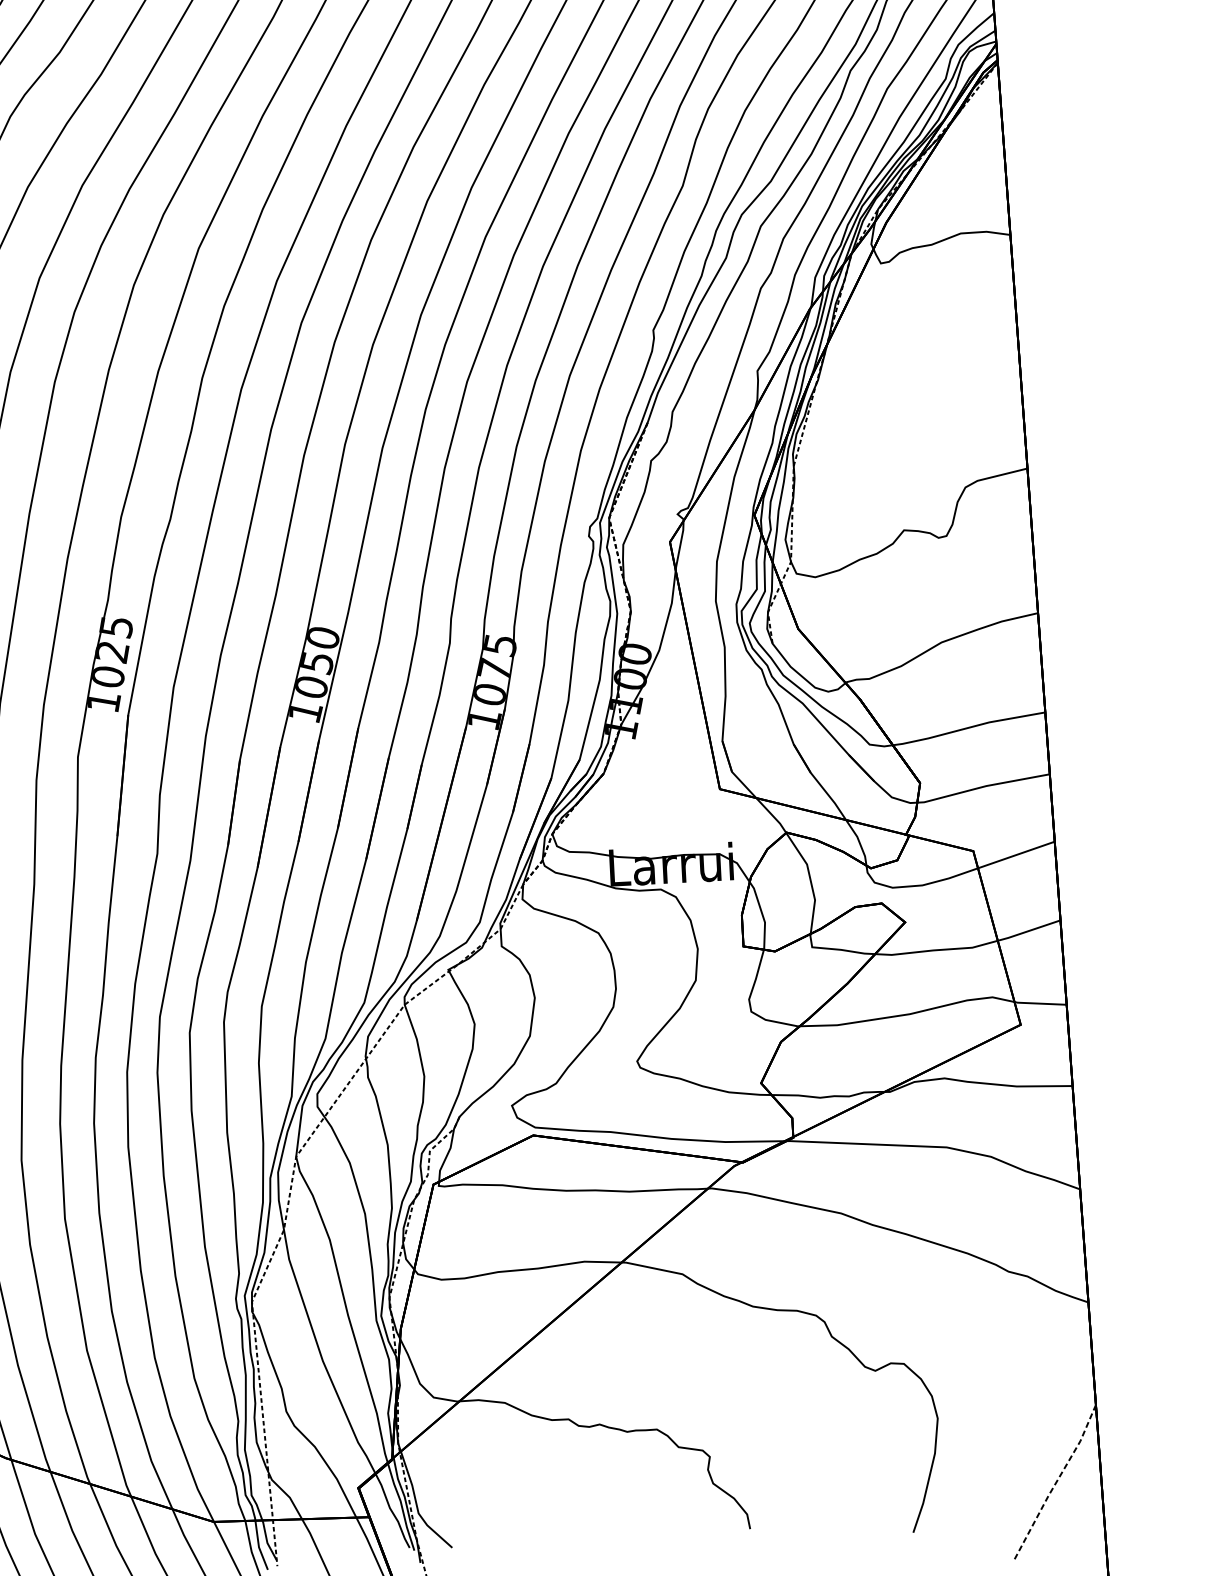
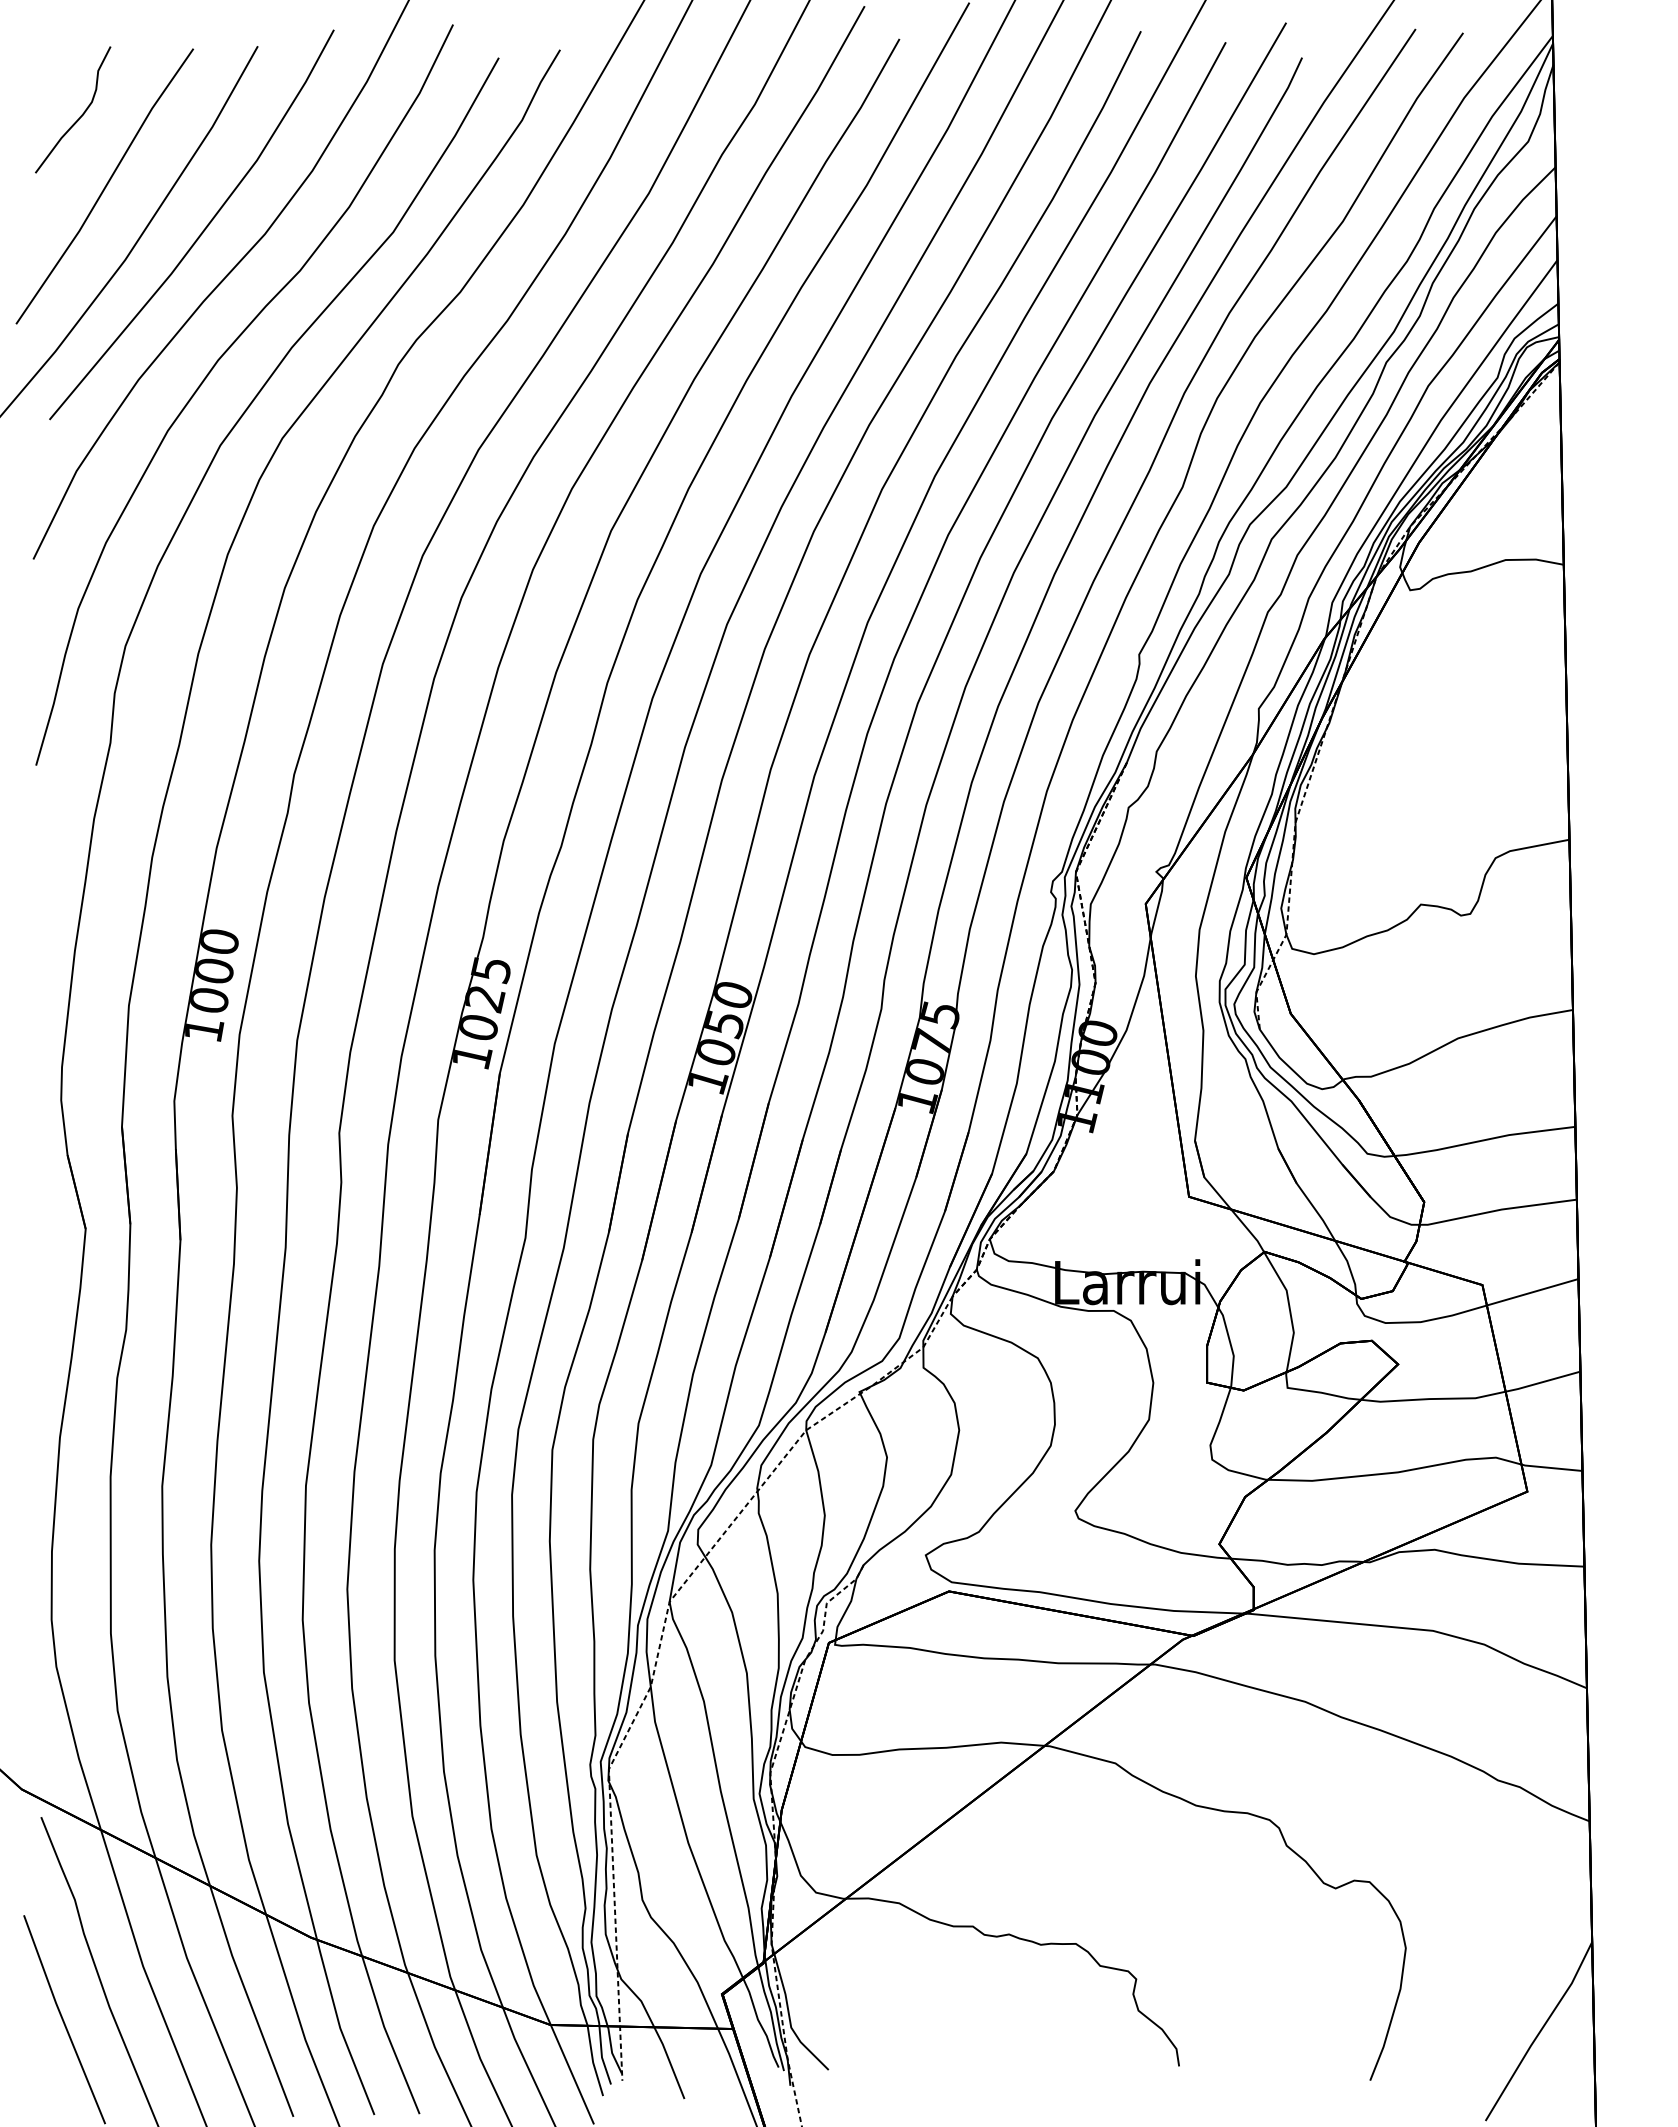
line: (1055, 1483) -> (1540, 2031), dashed -> solid

